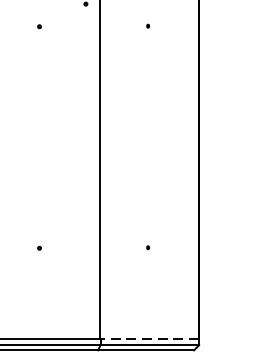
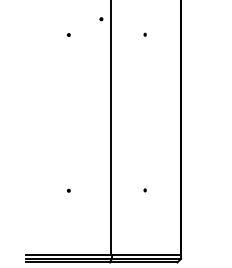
line: (150, 338) -> (146, 254), dashed -> solid

